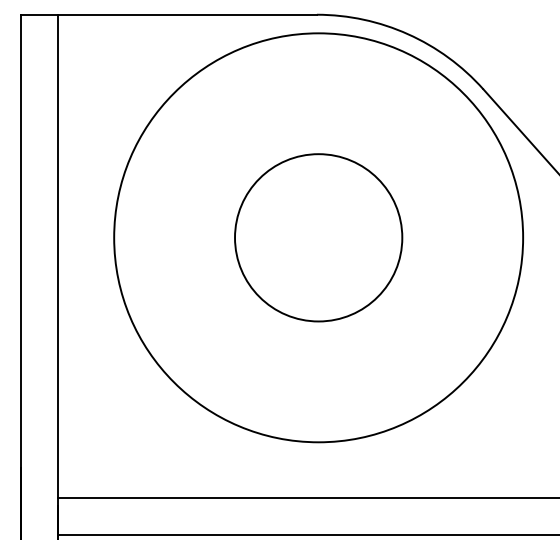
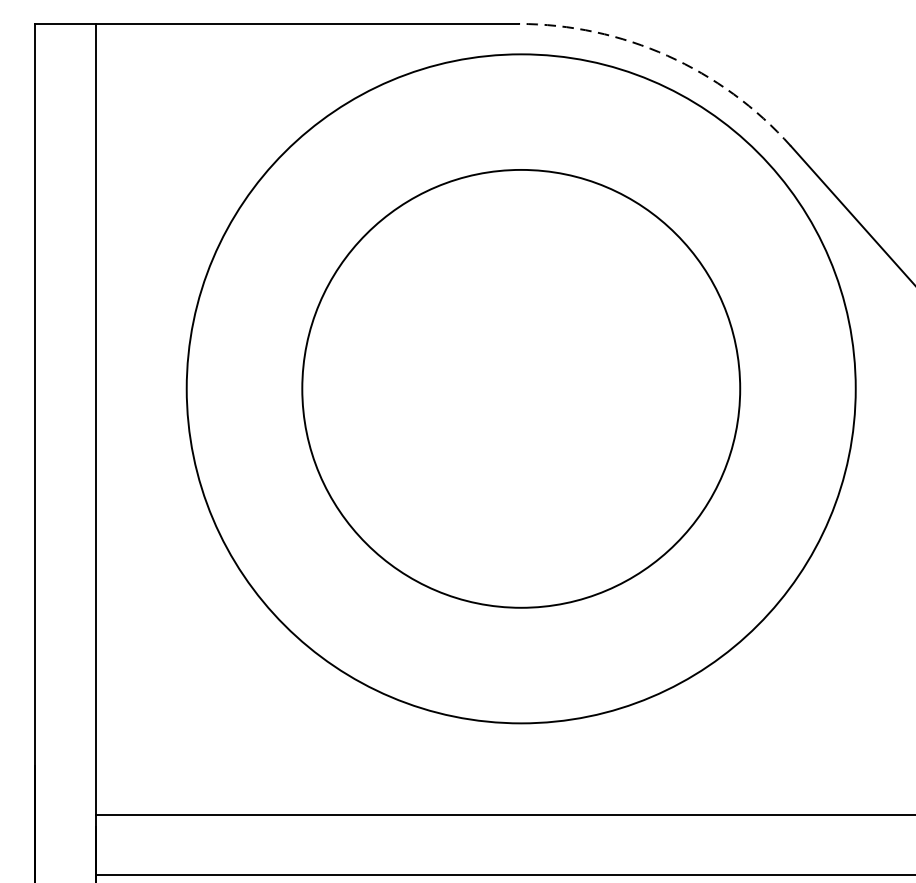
arc: (408, 34) -> (668, 56), solid -> dashed
circle: (318, 237) -> (520, 388), size x1.6

